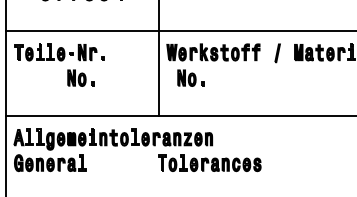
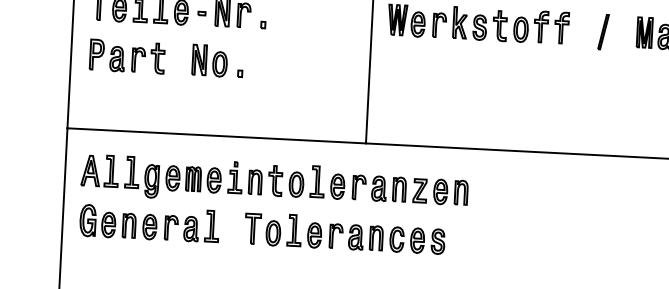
part: (34, 77) -> (127, 55), added
part: (190, 77) -> (431, 70), removed
part: (209, 163) -> (344, 234), moved

